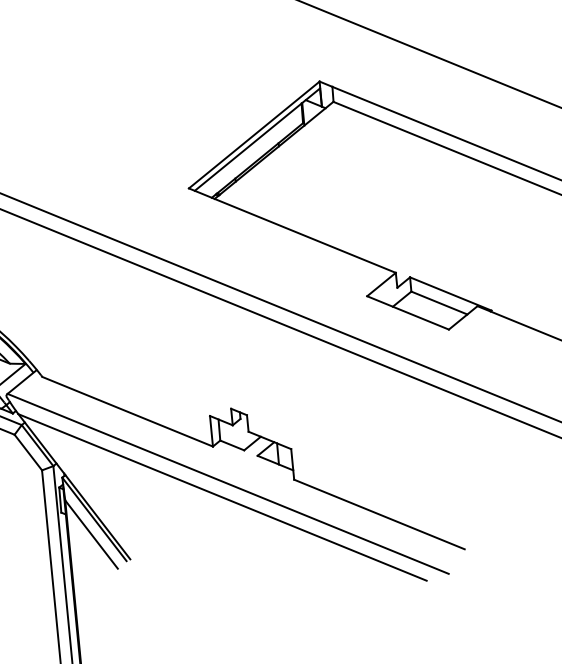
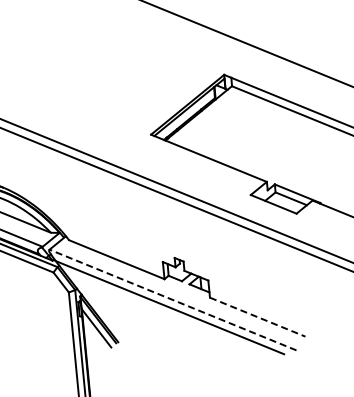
line: (227, 482) -> (172, 299), solid -> dashed
line: (379, 515) -> (257, 317), solid -> dashed

